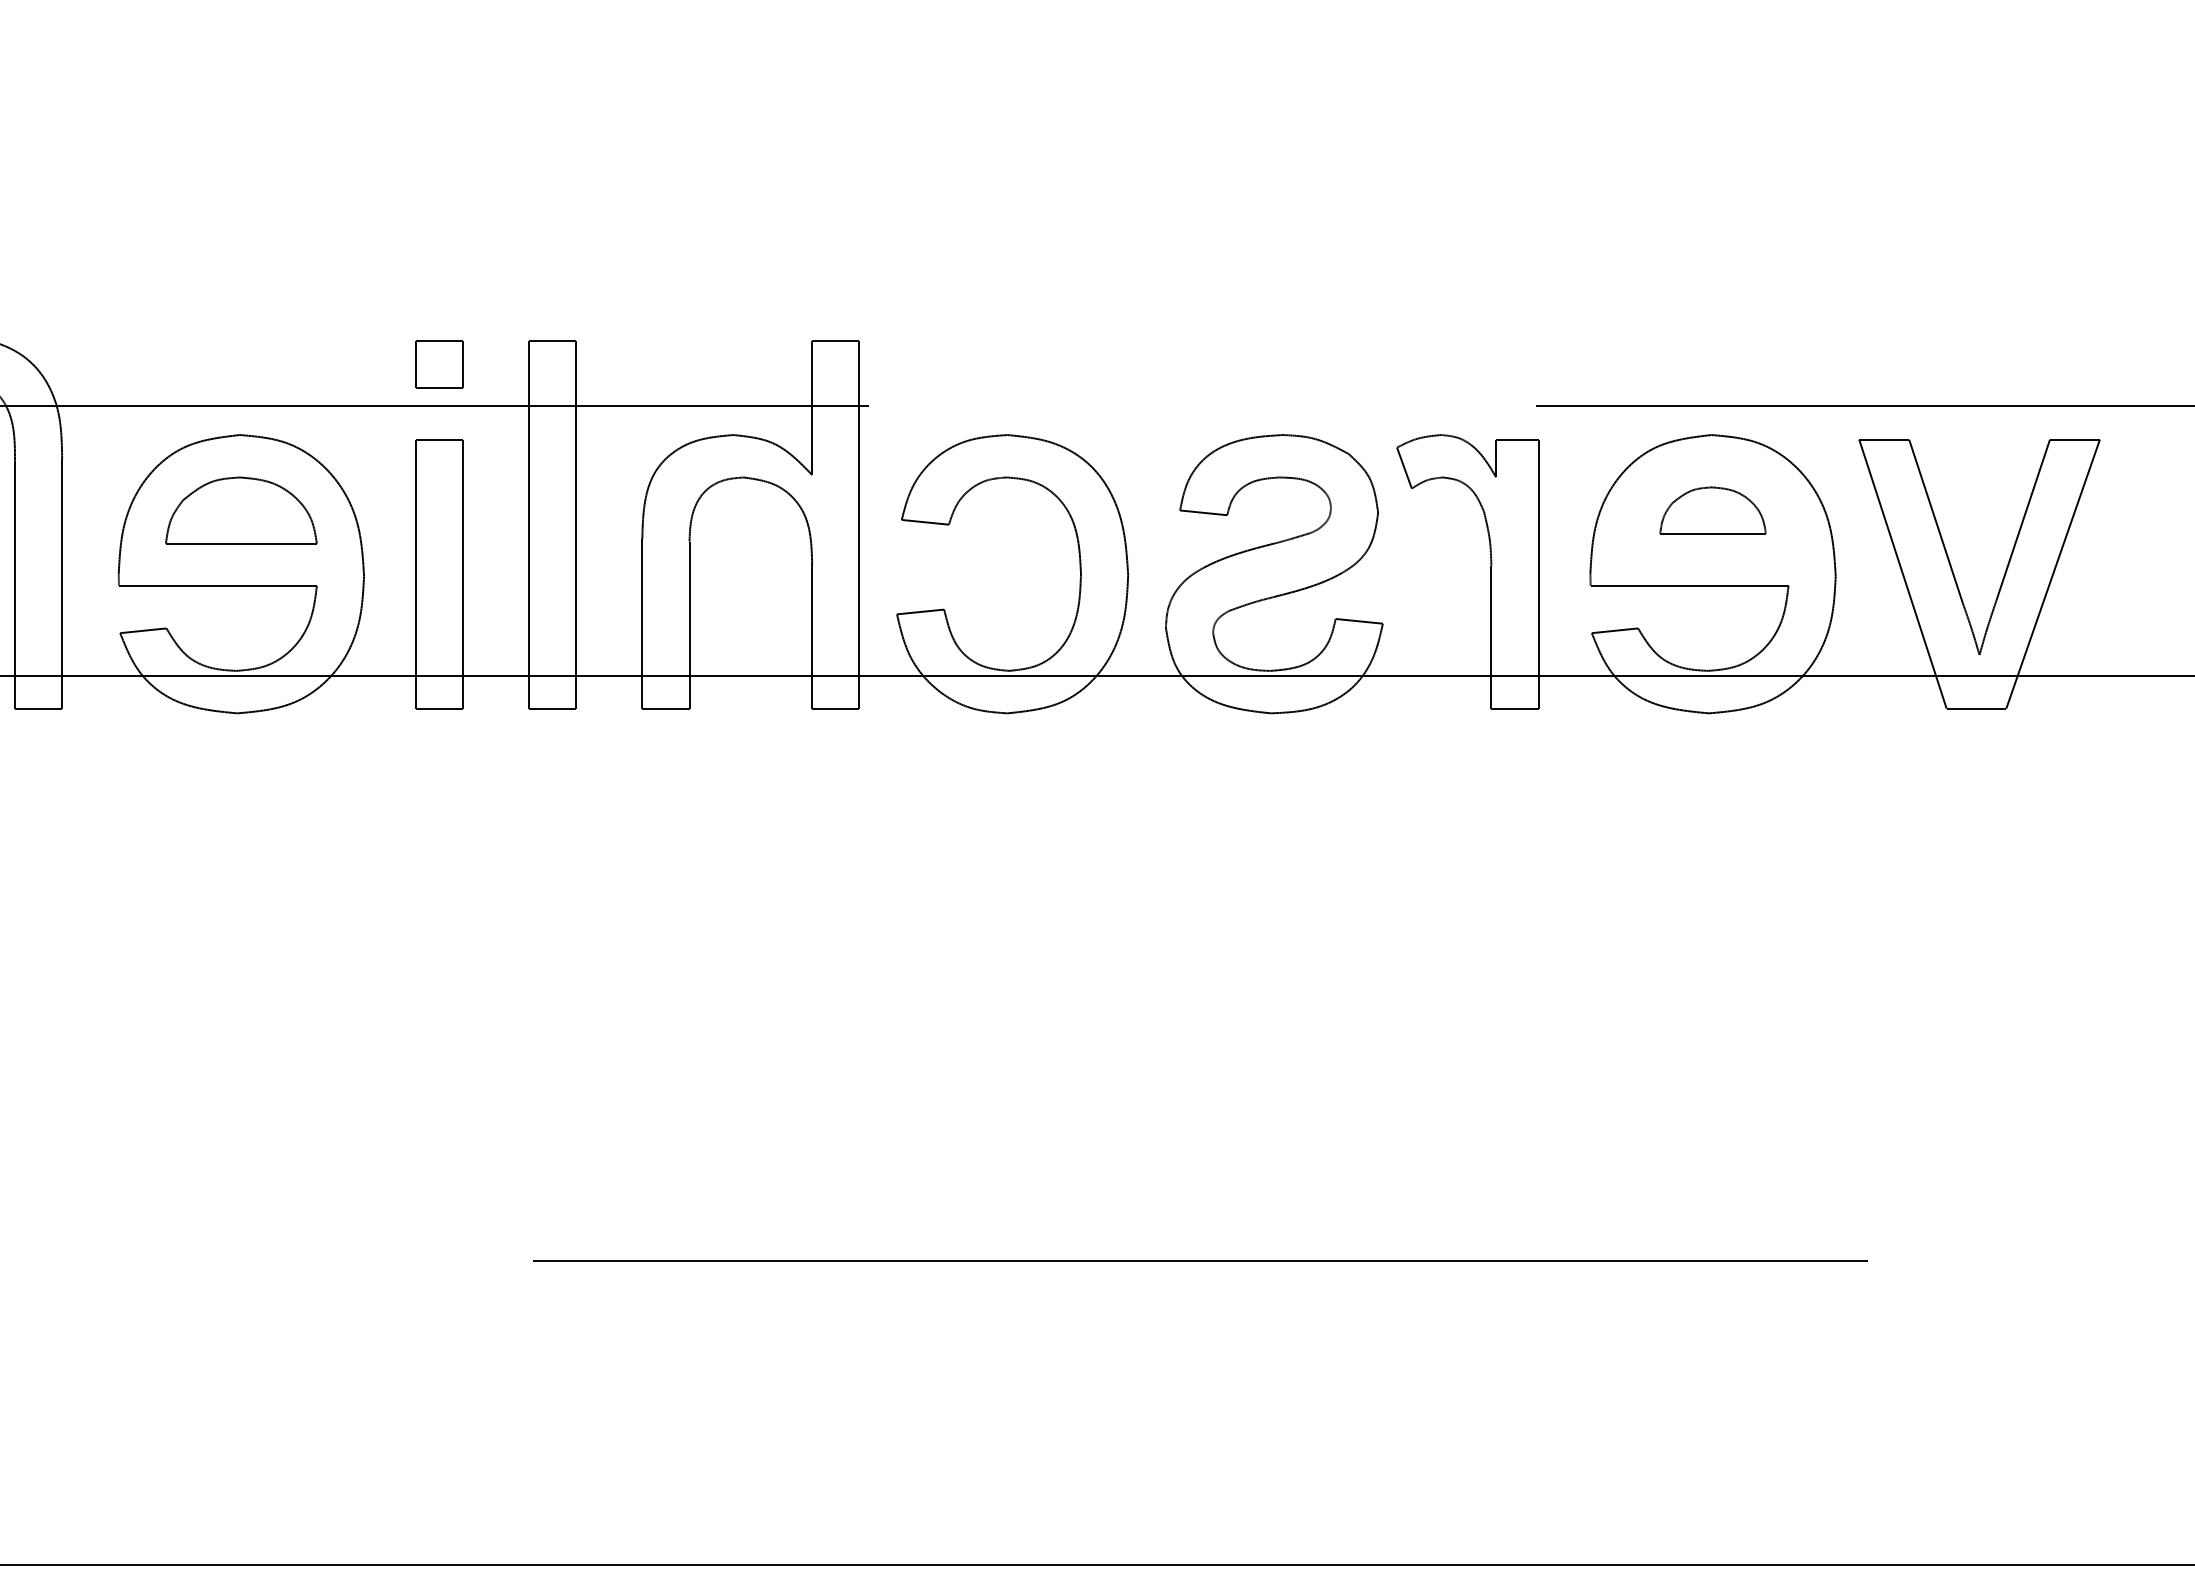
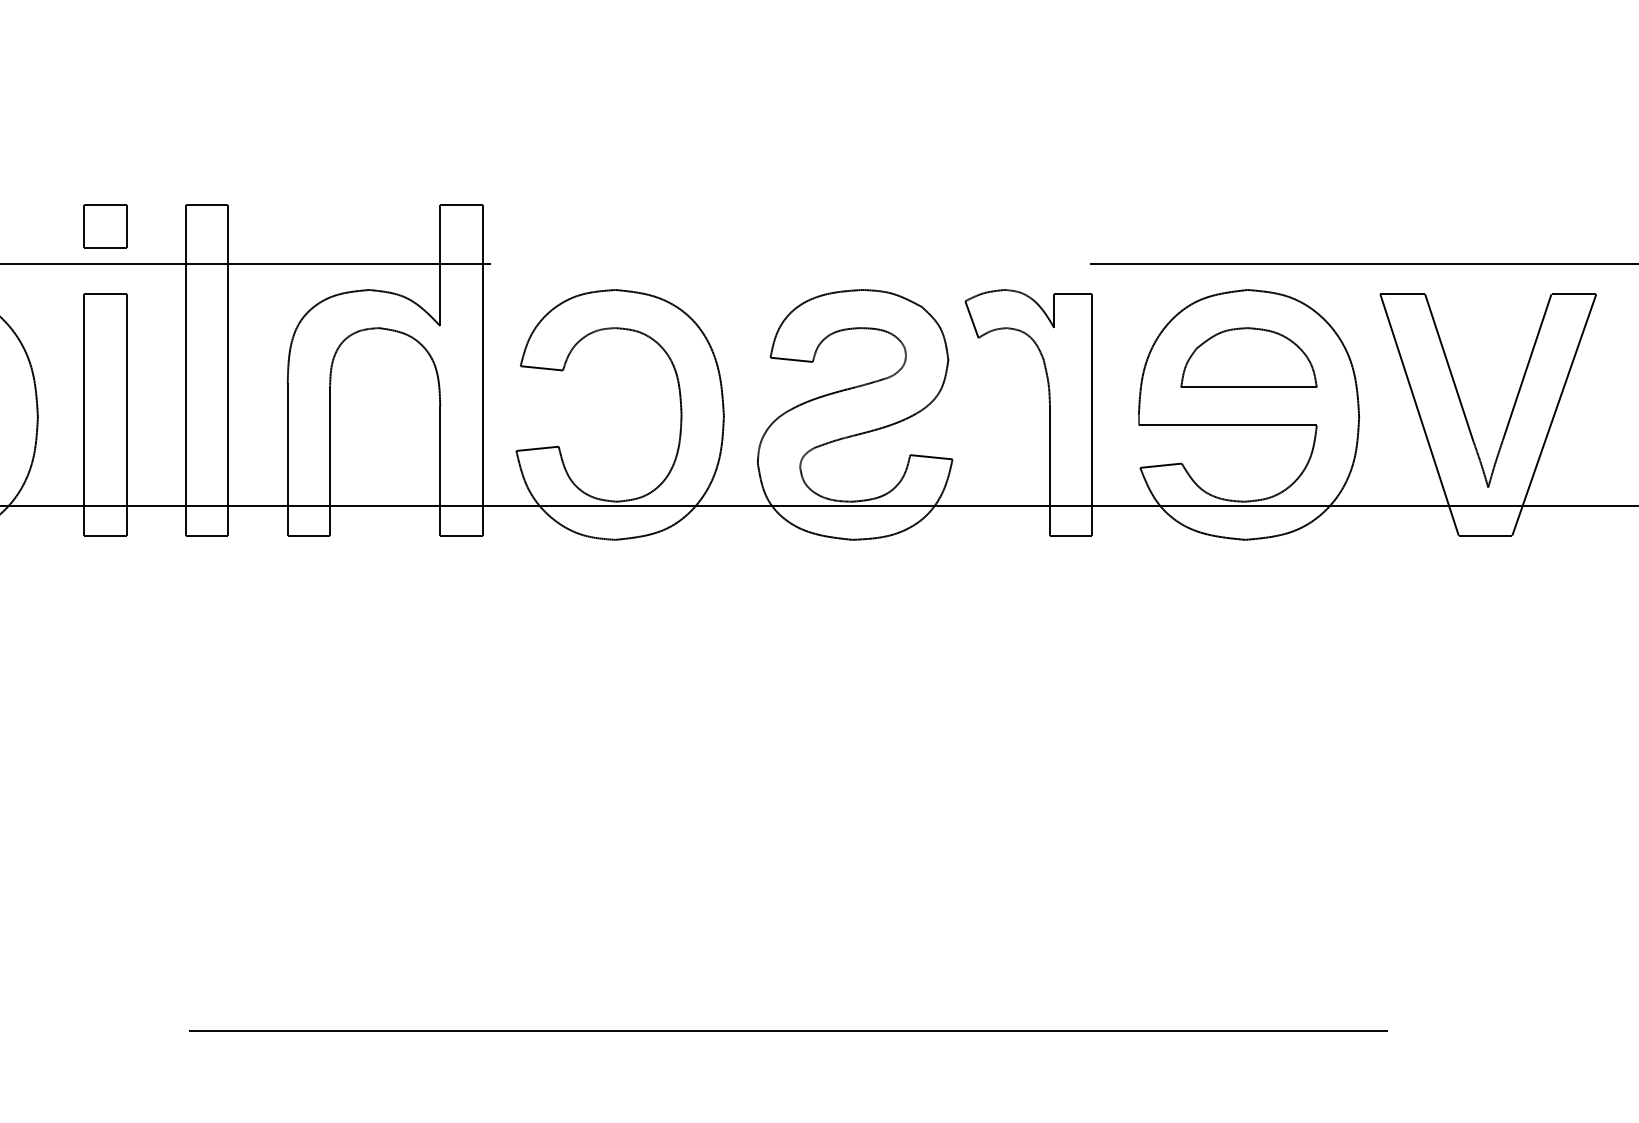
part: (1712, 510) -> (1248, 357), size x1.43

